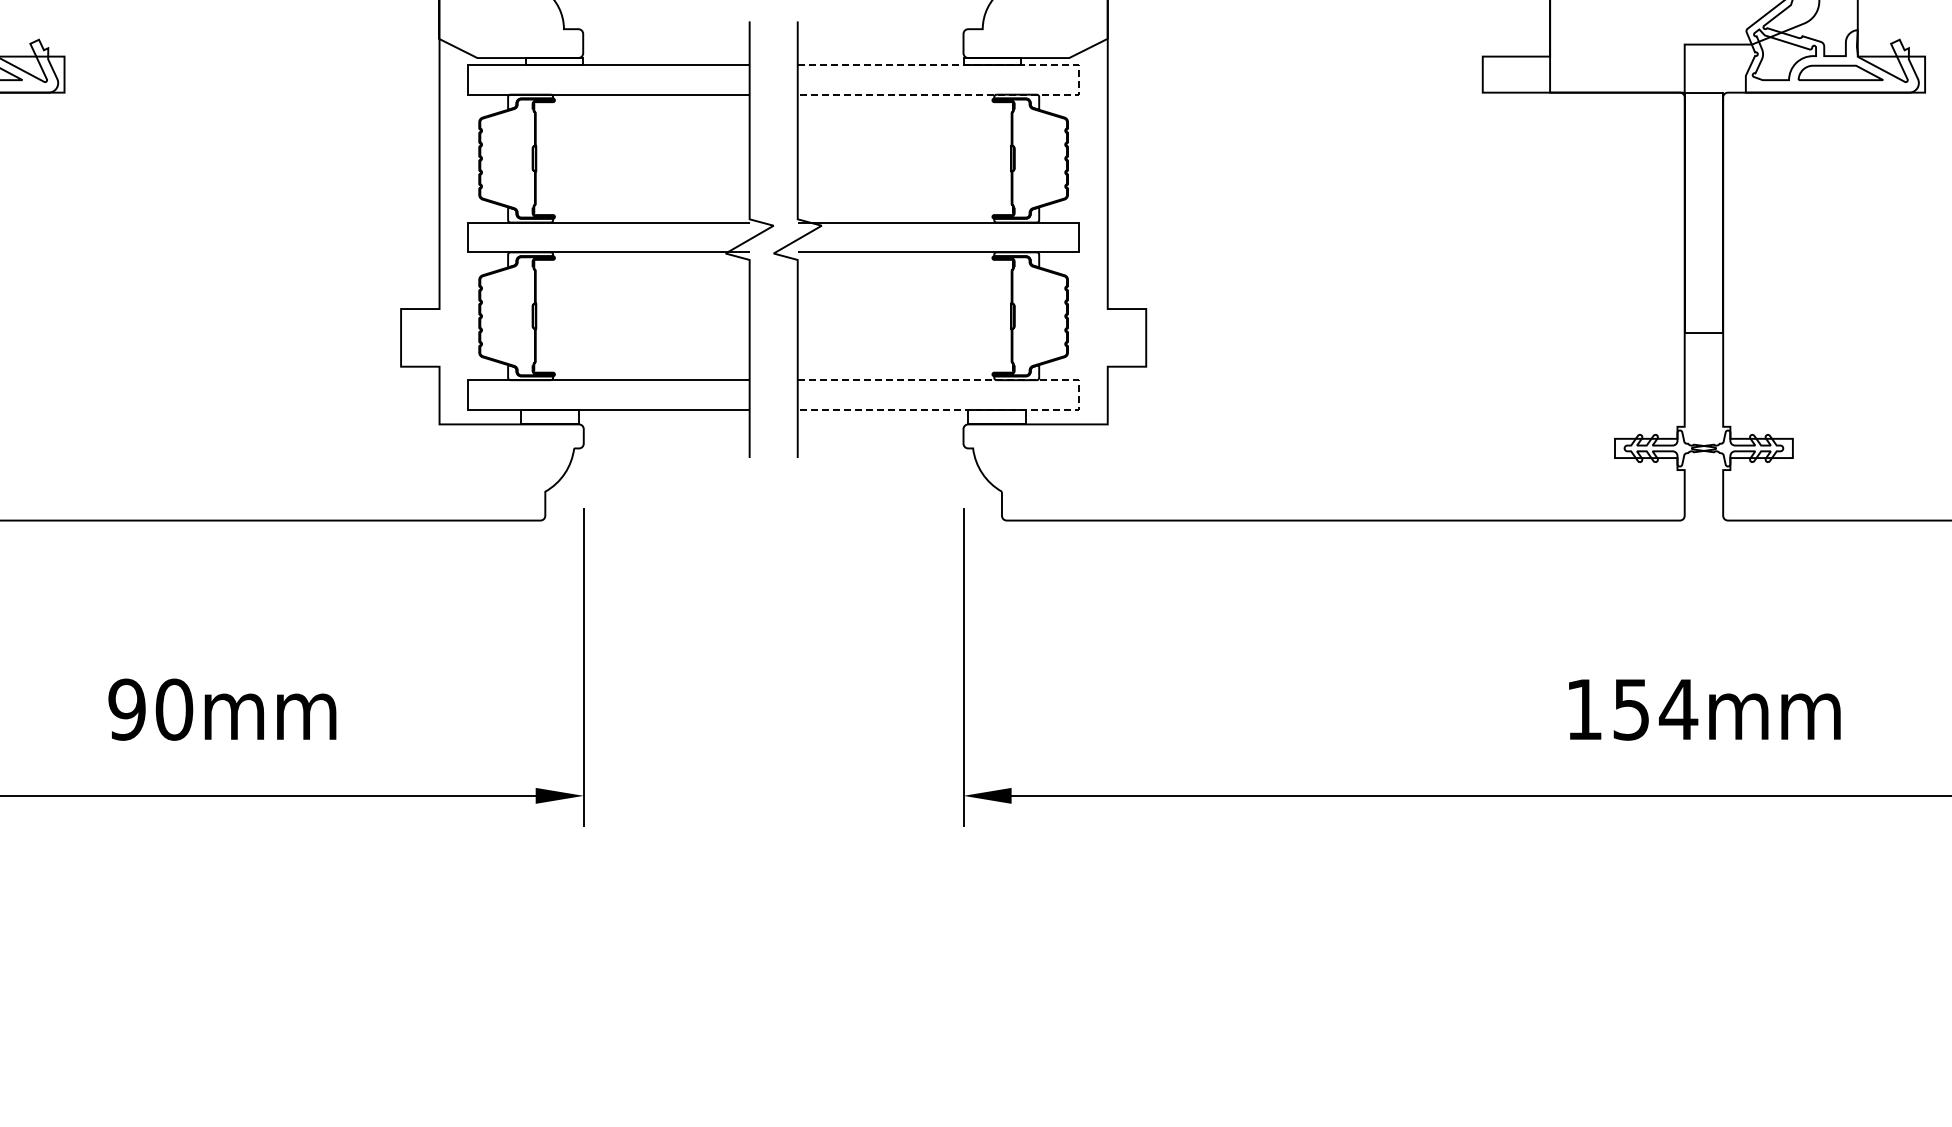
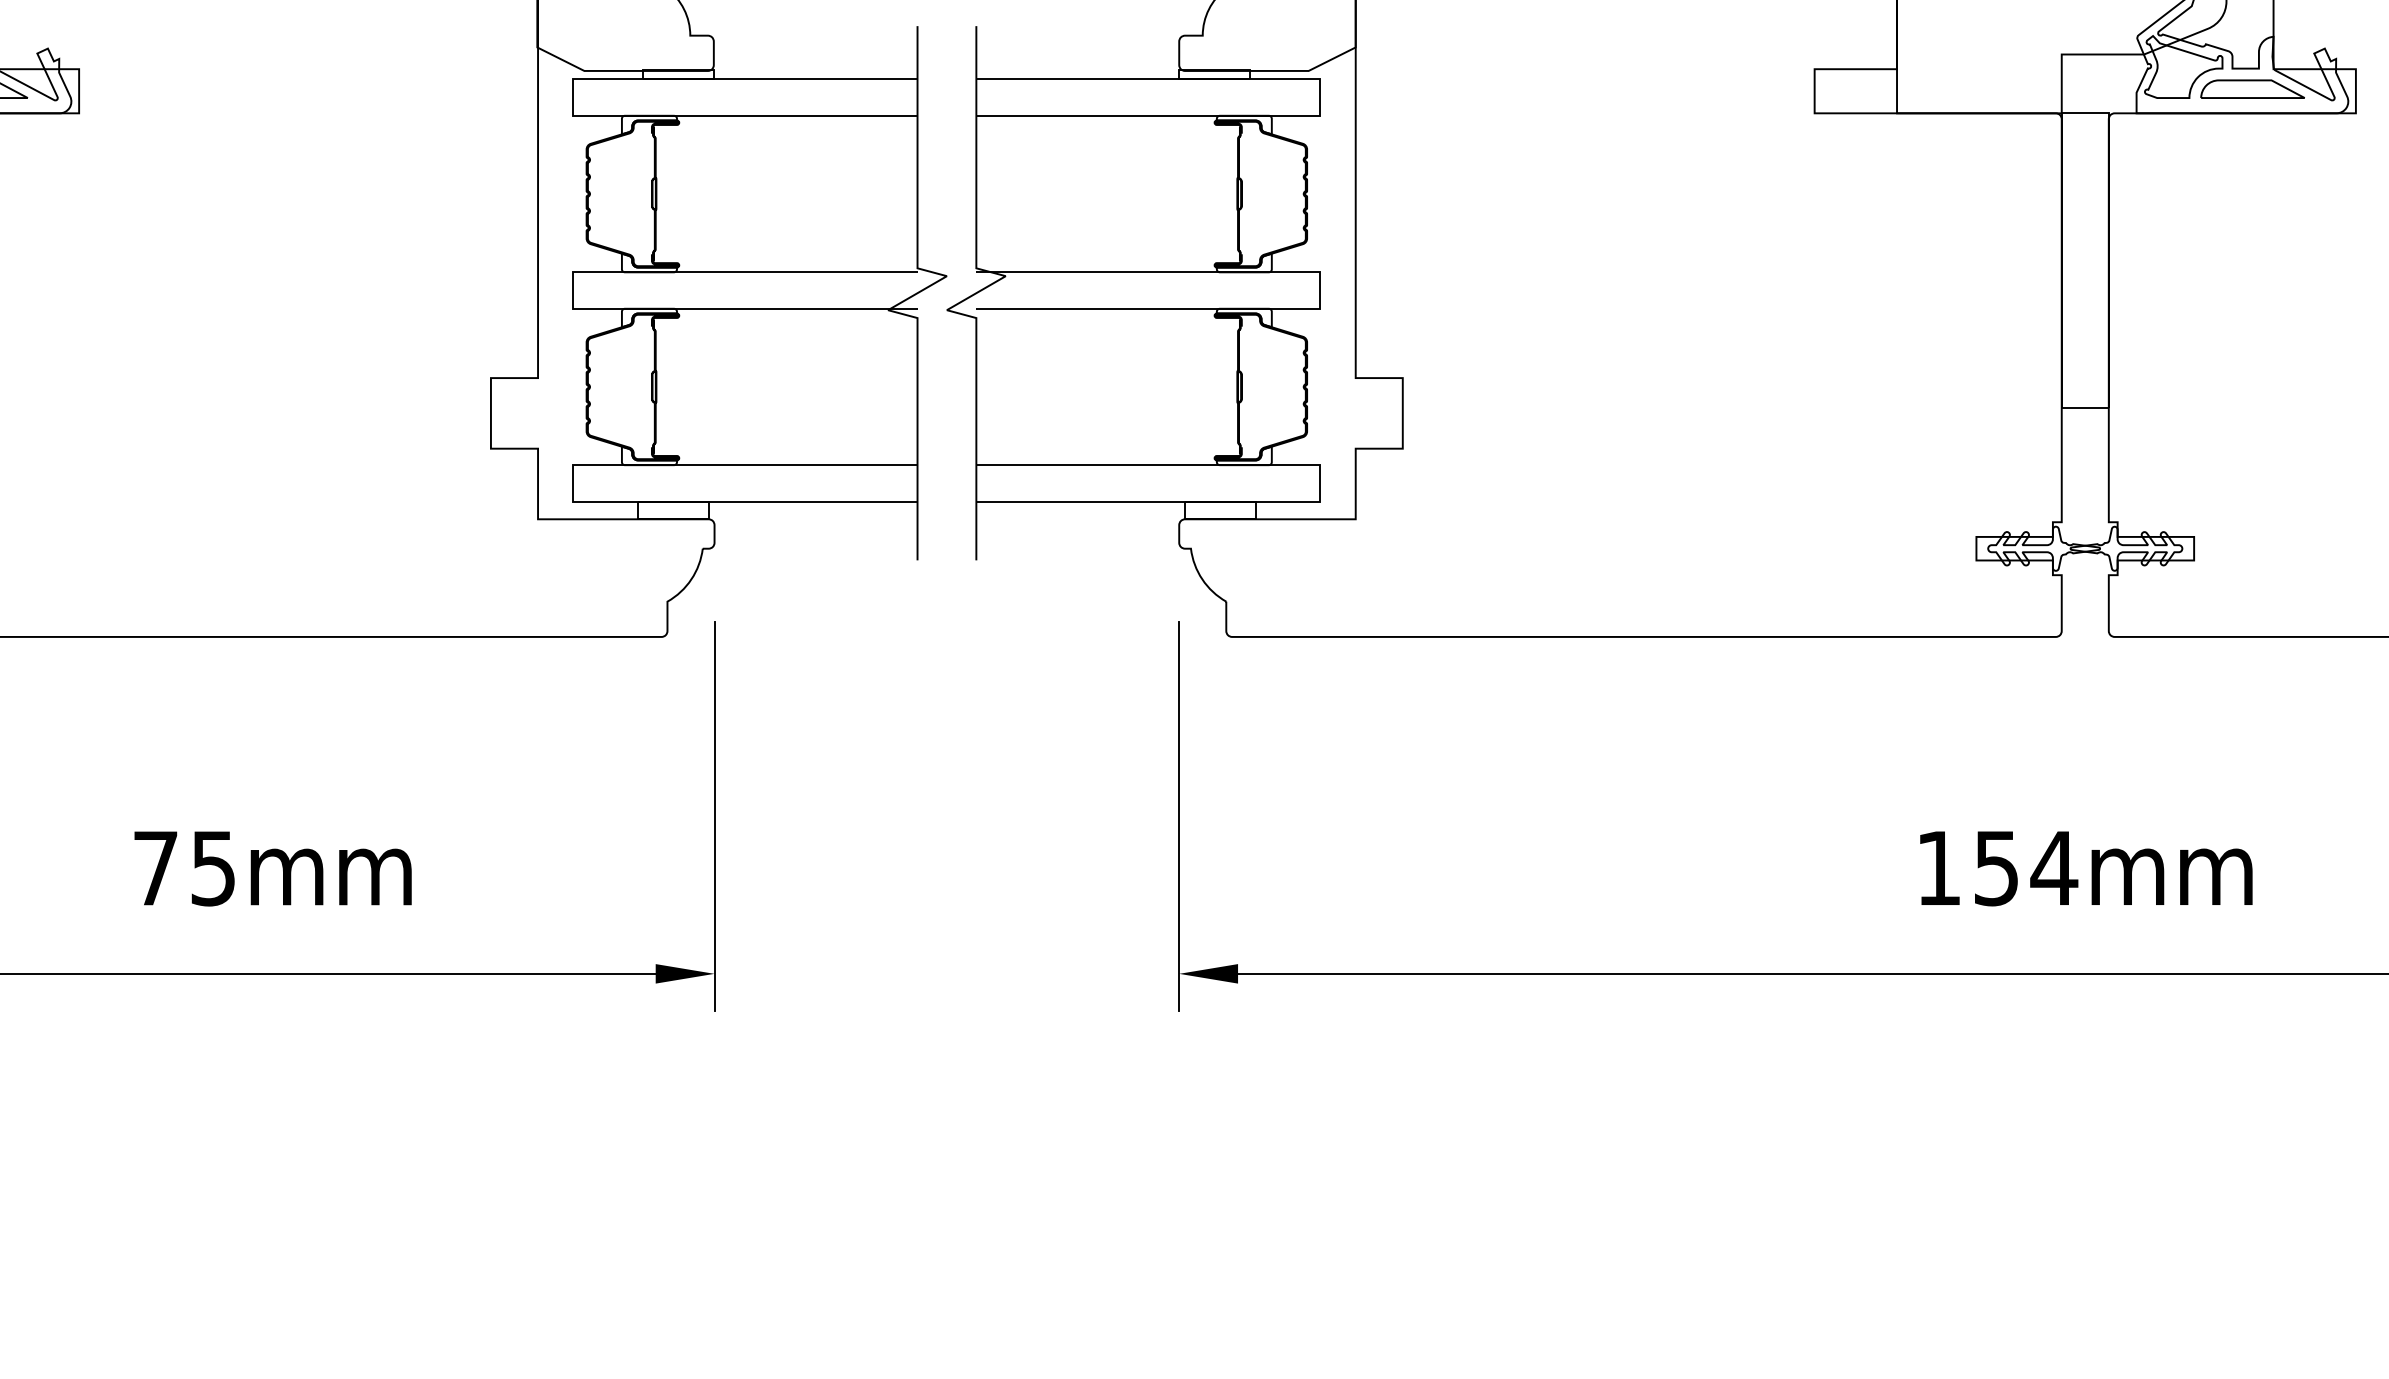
line: (1078, 79) -> (1319, 97), dashed -> solid
line: (1078, 395) -> (1319, 483), dashed -> solid
text: (150, 709) -> (184, 868), 90mm -> 75mm

